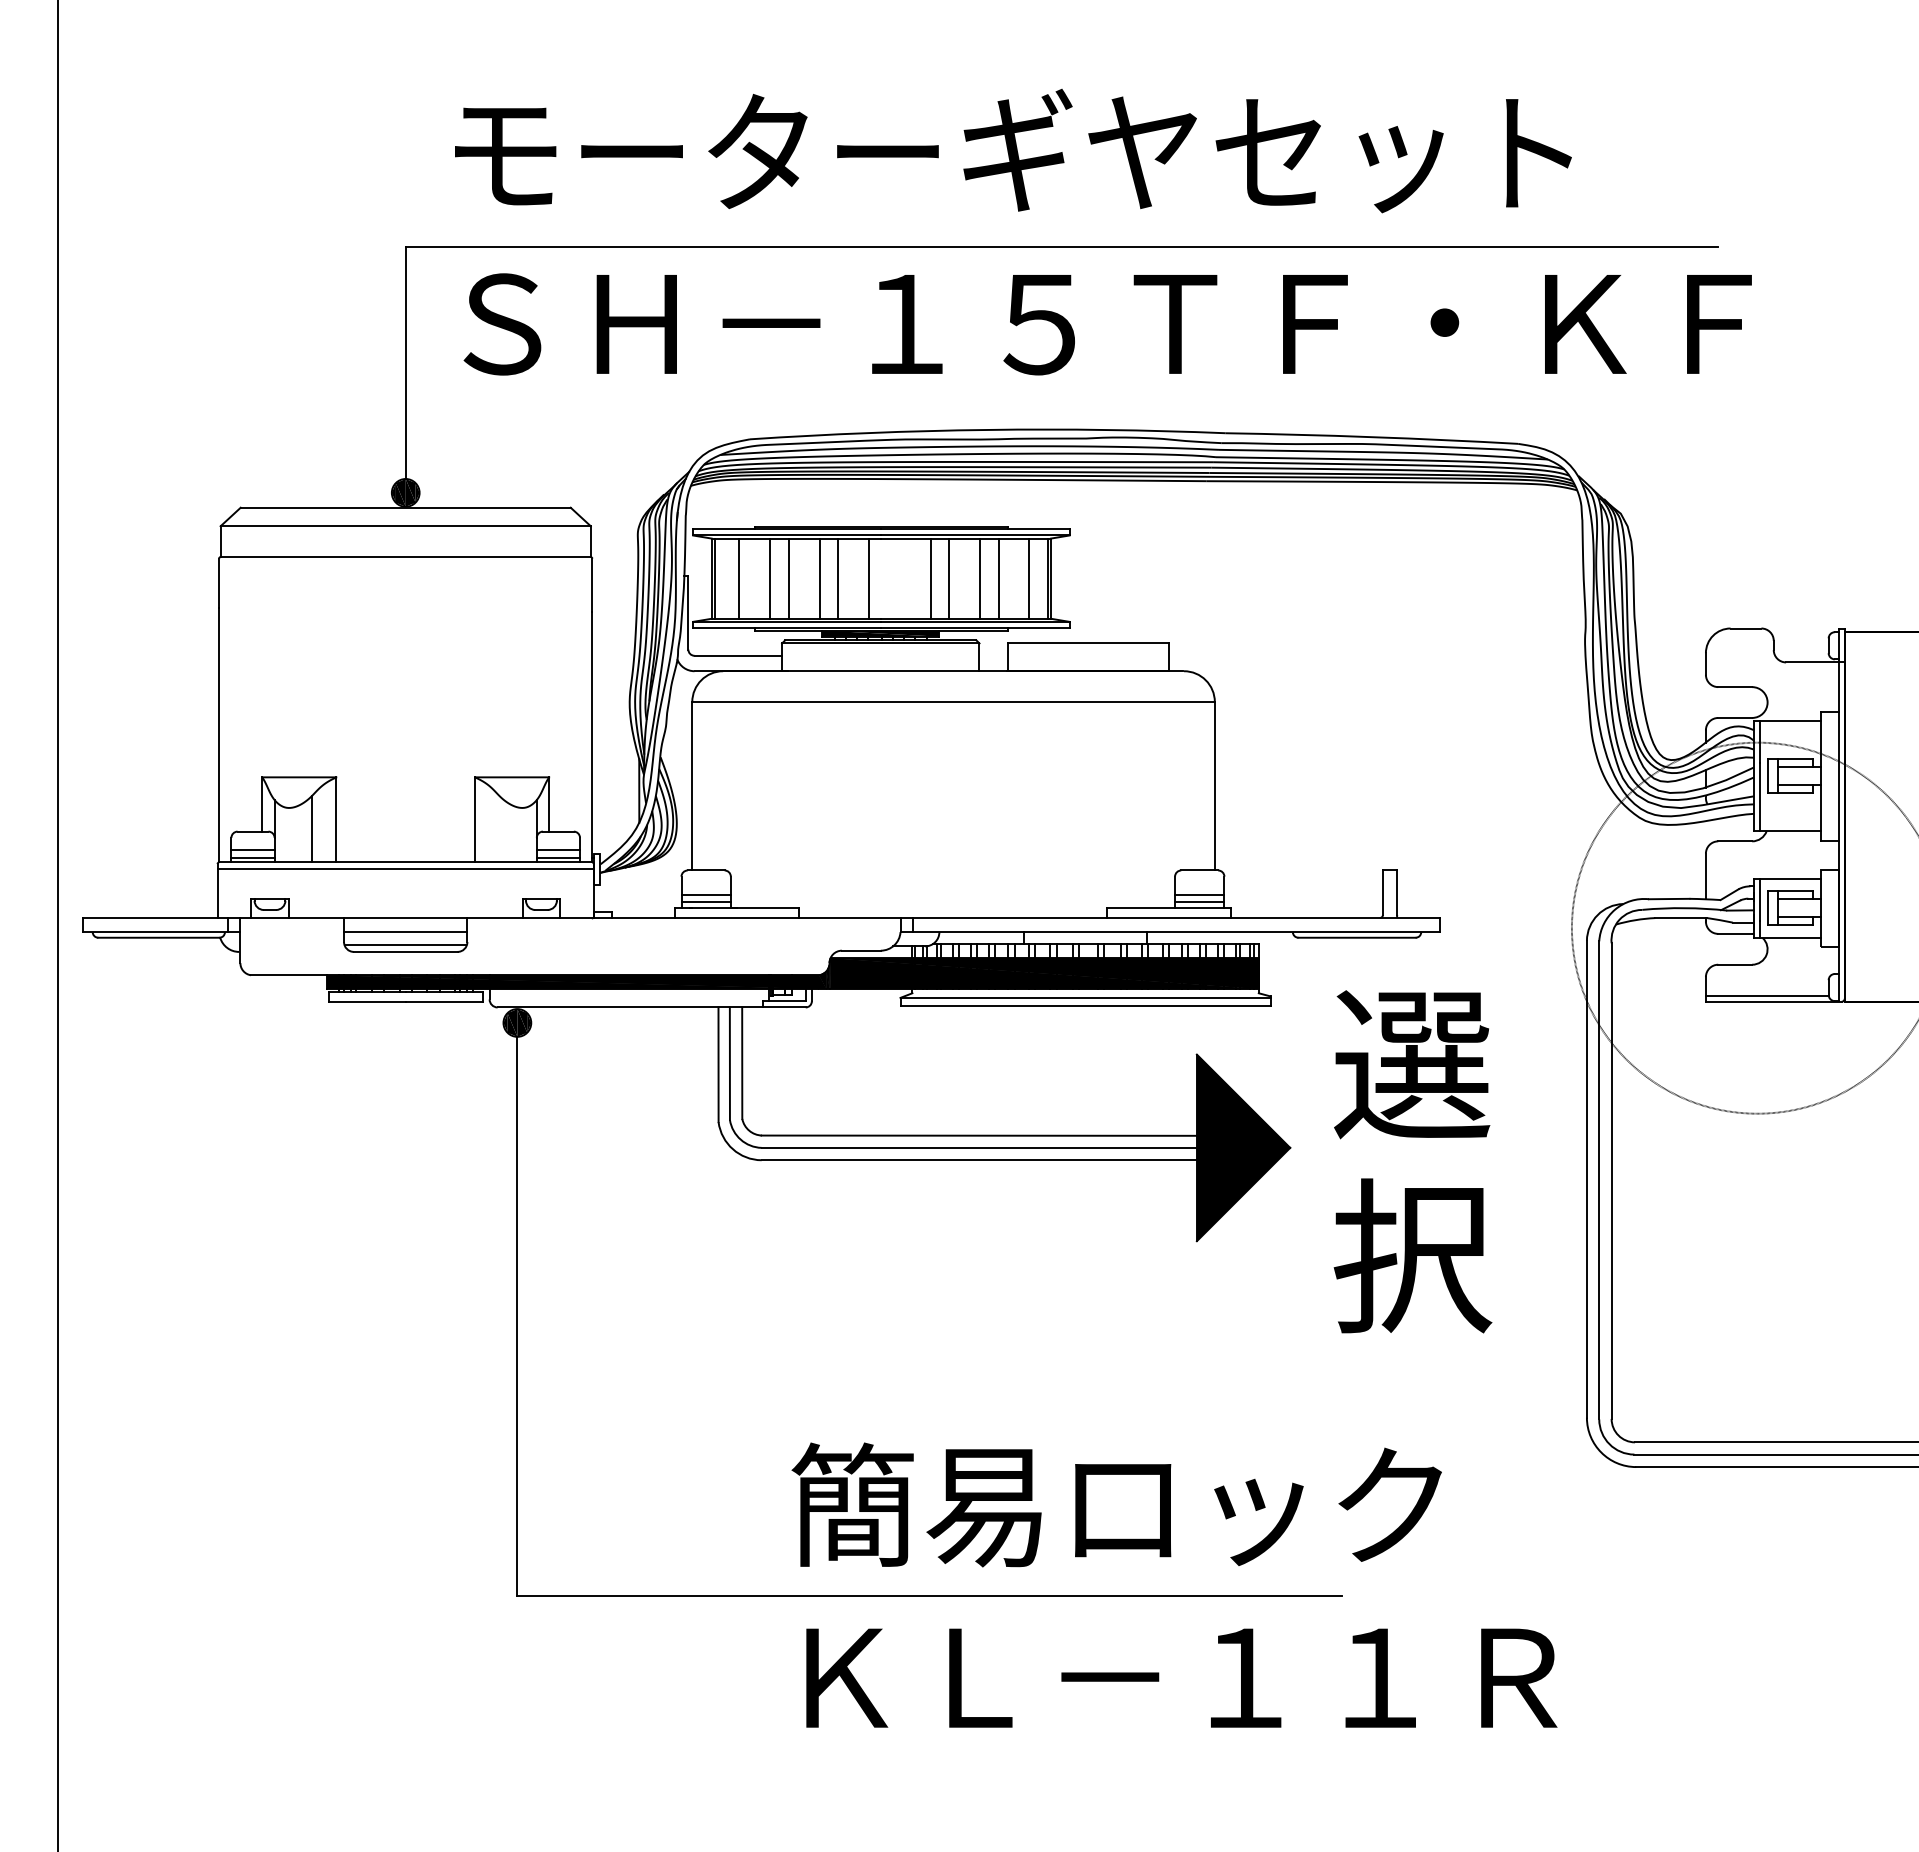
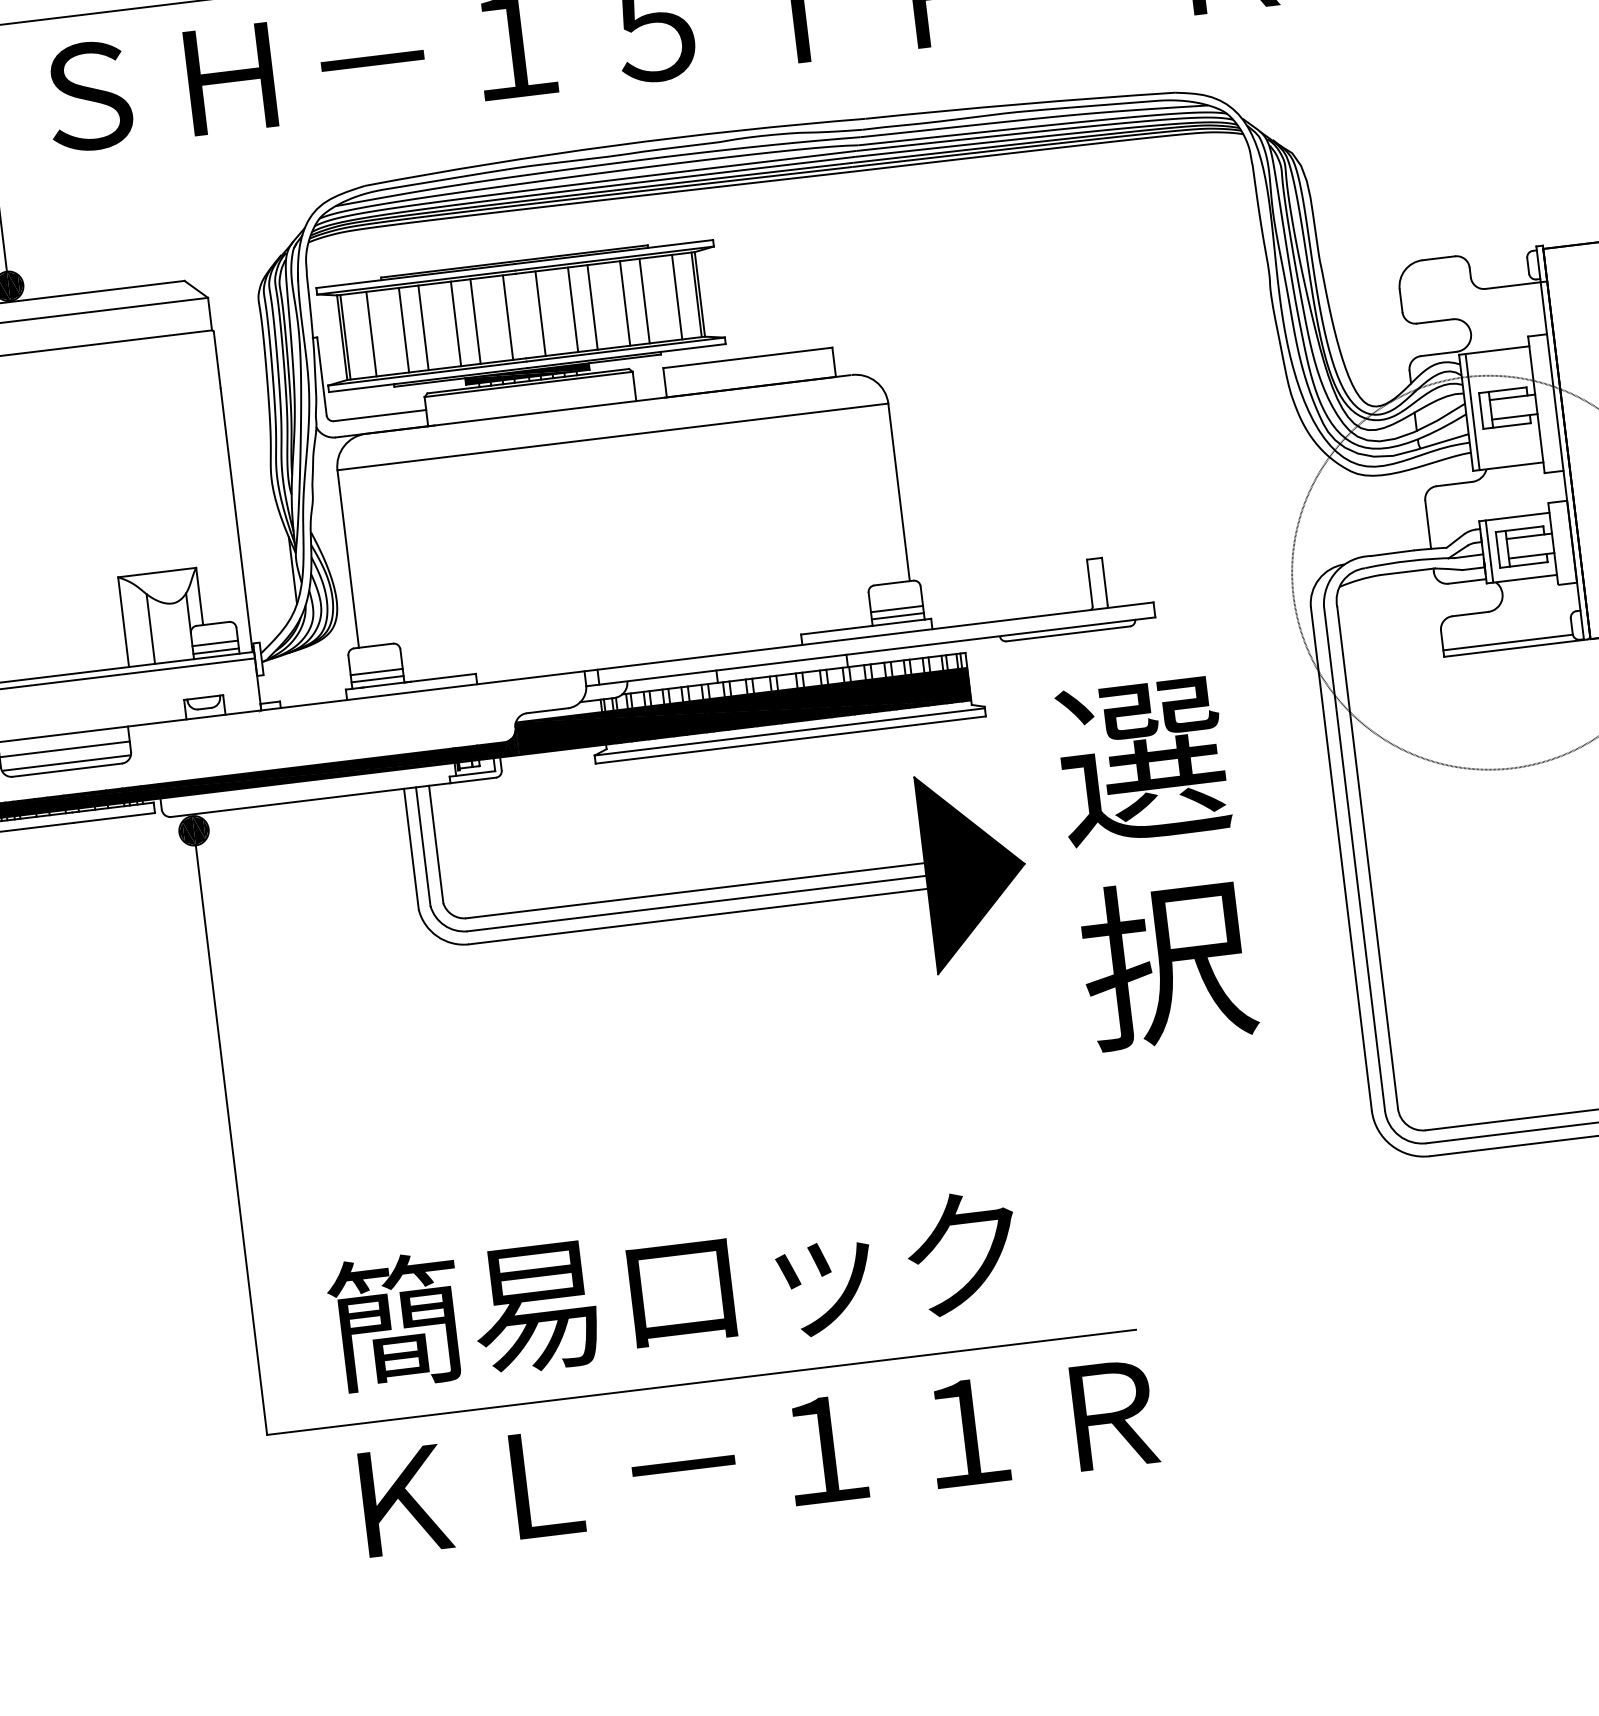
line: (899, 578) -> (540, 313), added
line: (499, 829) -> (150, 629), added
text: (1116, 1504) -> (674, 1287), moved
text: (1181, 1677) -> (758, 1457), moved

